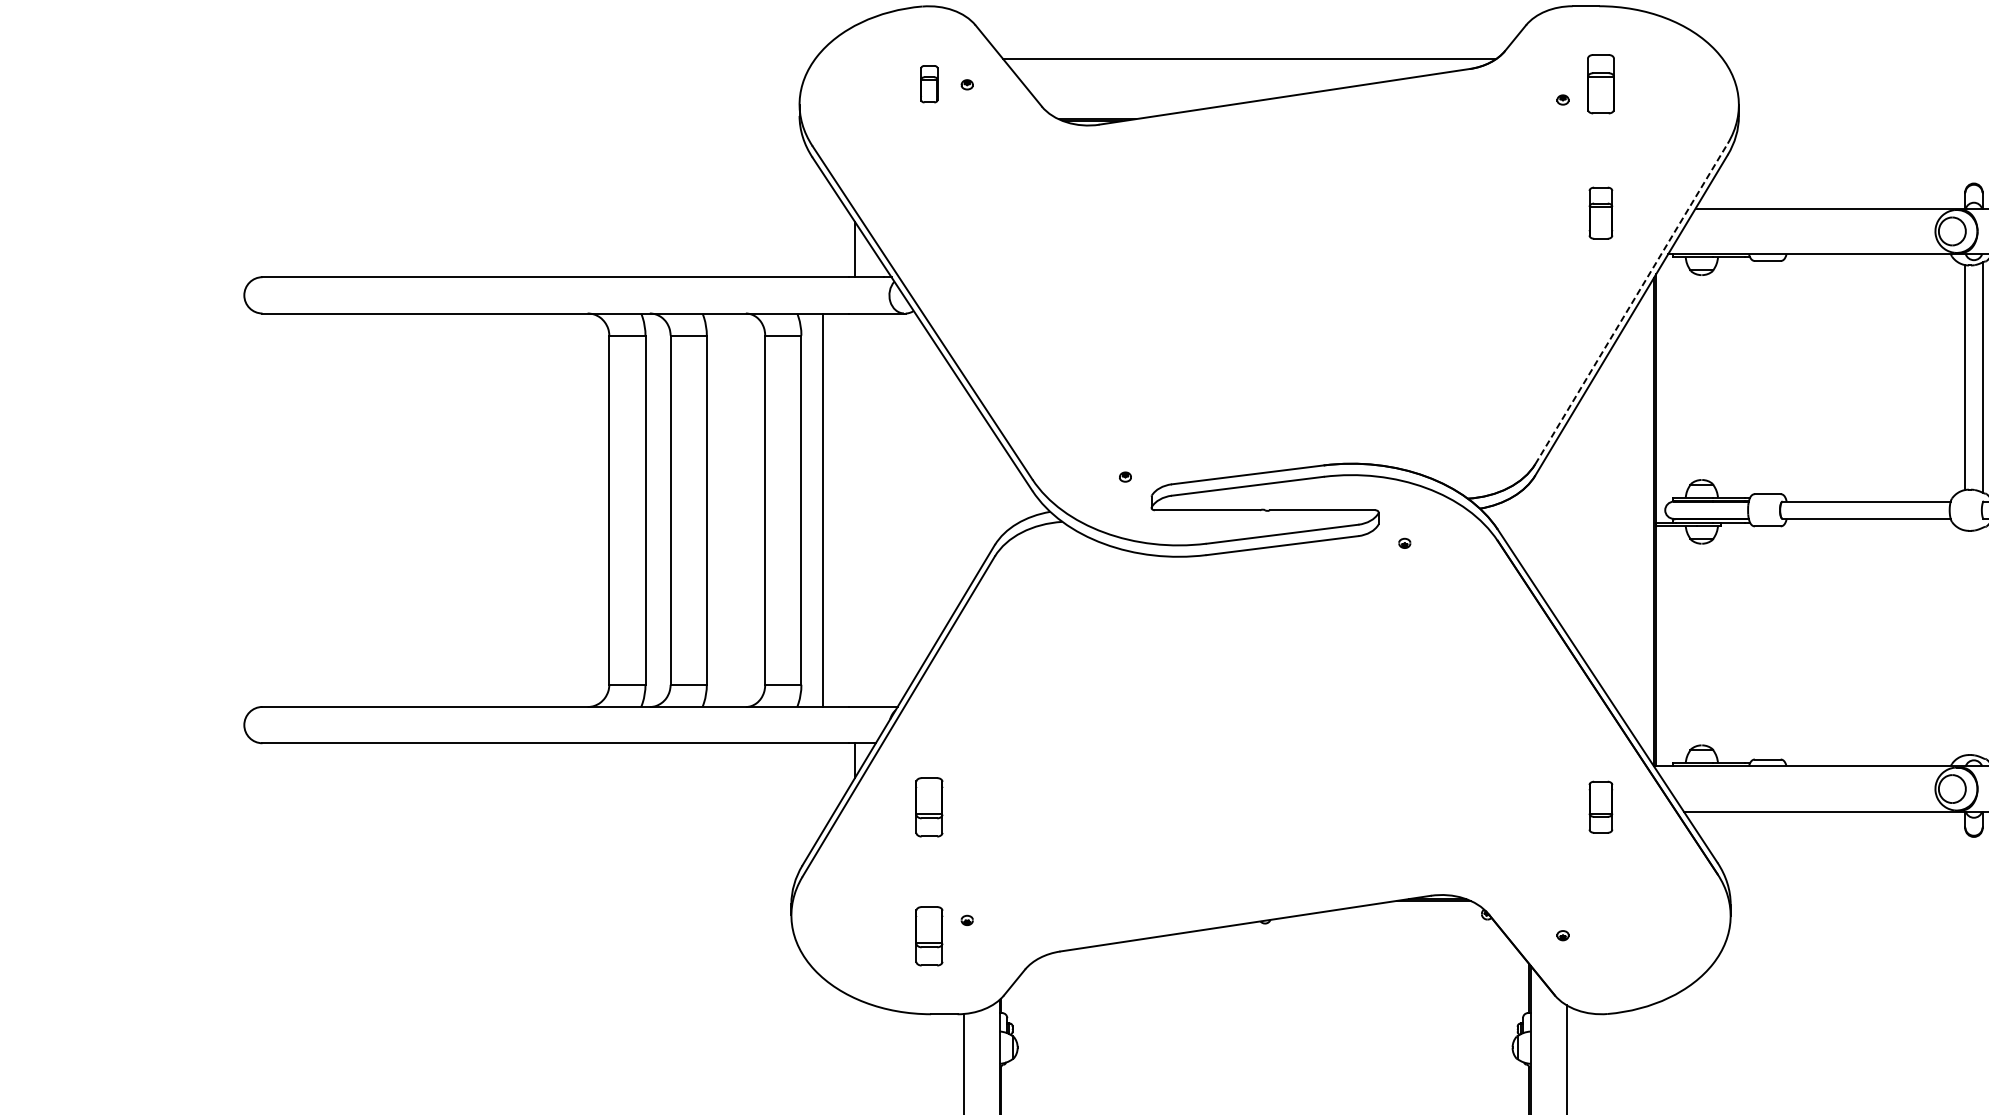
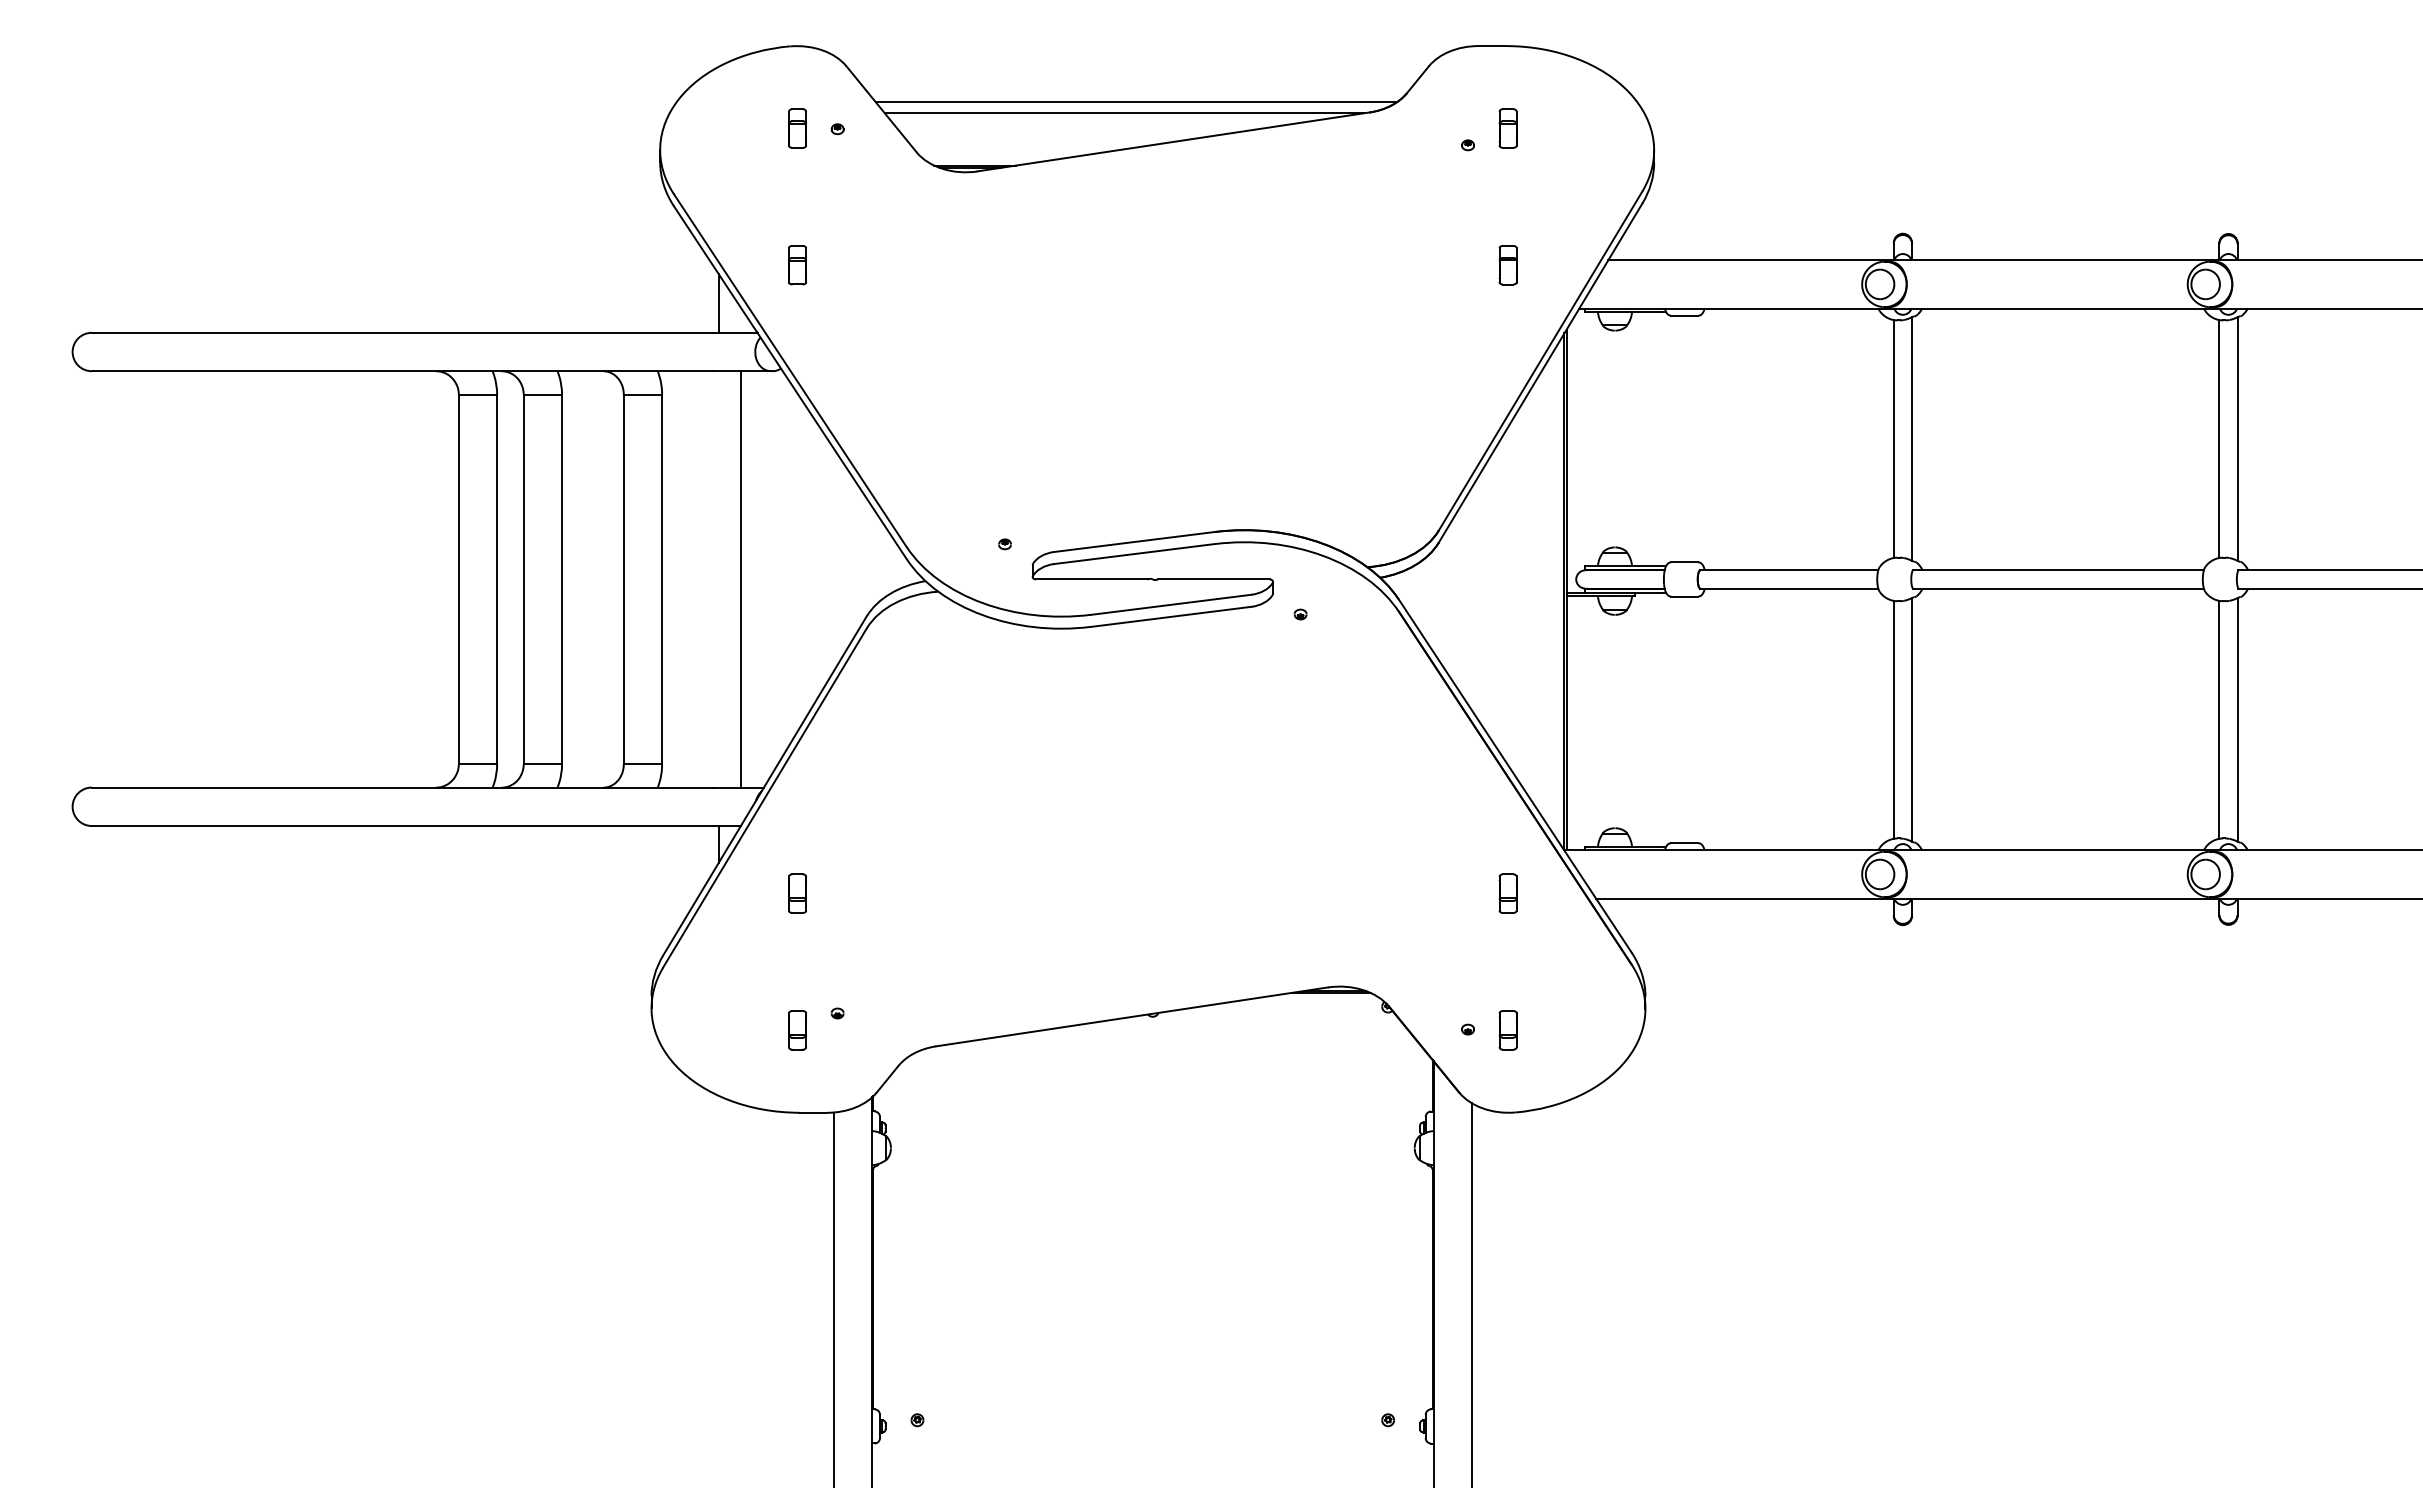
line: (1238, 69) -> (1124, 113), added
part: (1600, 84) -> (1507, 128), size x0.62
part: (929, 213) -> (797, 265), added
part: (1600, 213) -> (1507, 265), size x0.71
line: (1631, 304) -> (1540, 361), dashed -> solid
line: (823, 510) -> (741, 579), moved
line: (1965, 642) -> (1893, 719), added
line: (1983, 642) -> (1912, 719), added
part: (929, 807) -> (797, 893), size x0.62
part: (1600, 807) -> (1507, 893), size x0.71
part: (929, 936) -> (797, 1030), size x0.62
part: (1600, 936) -> (1507, 1030), added

